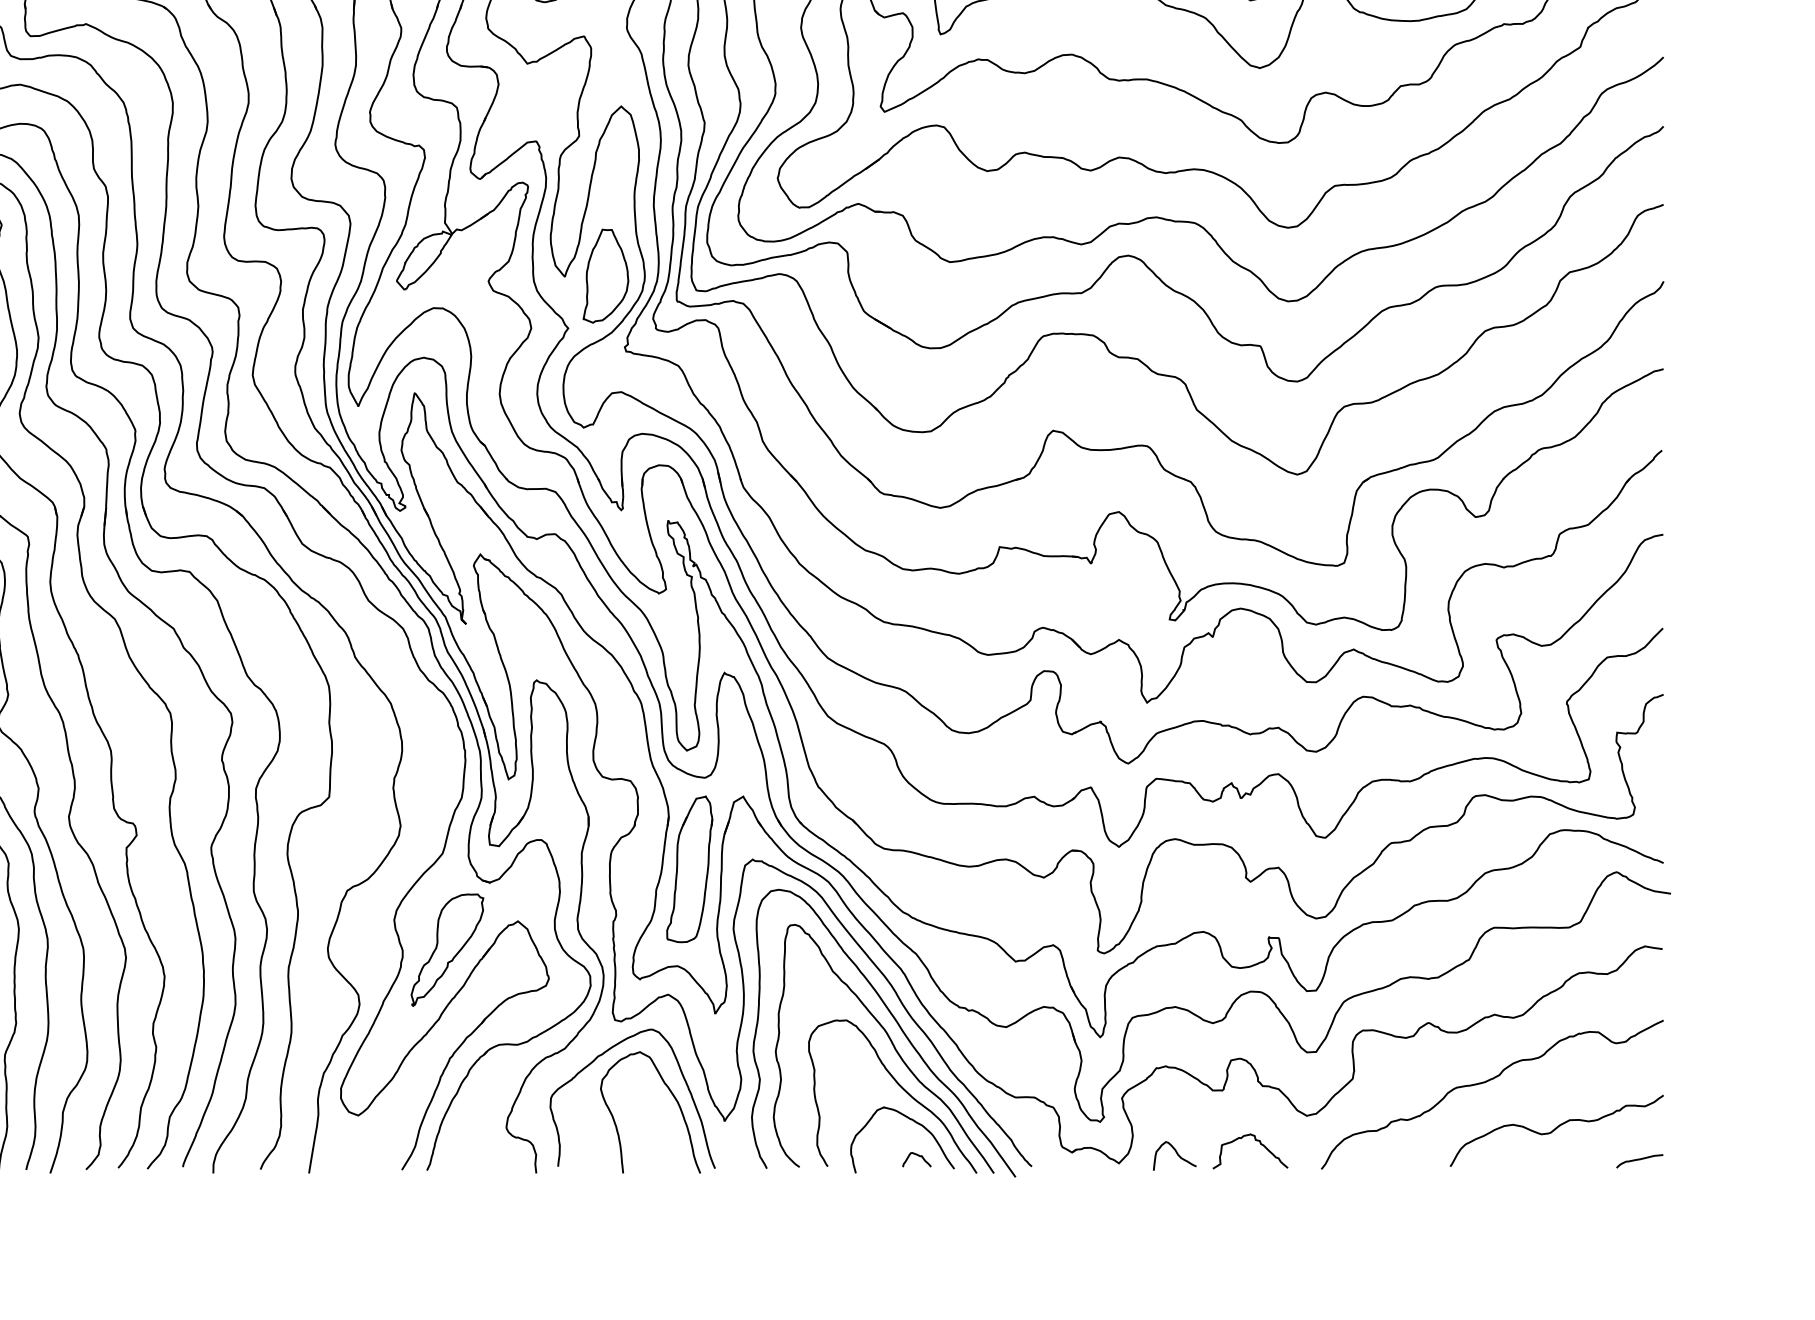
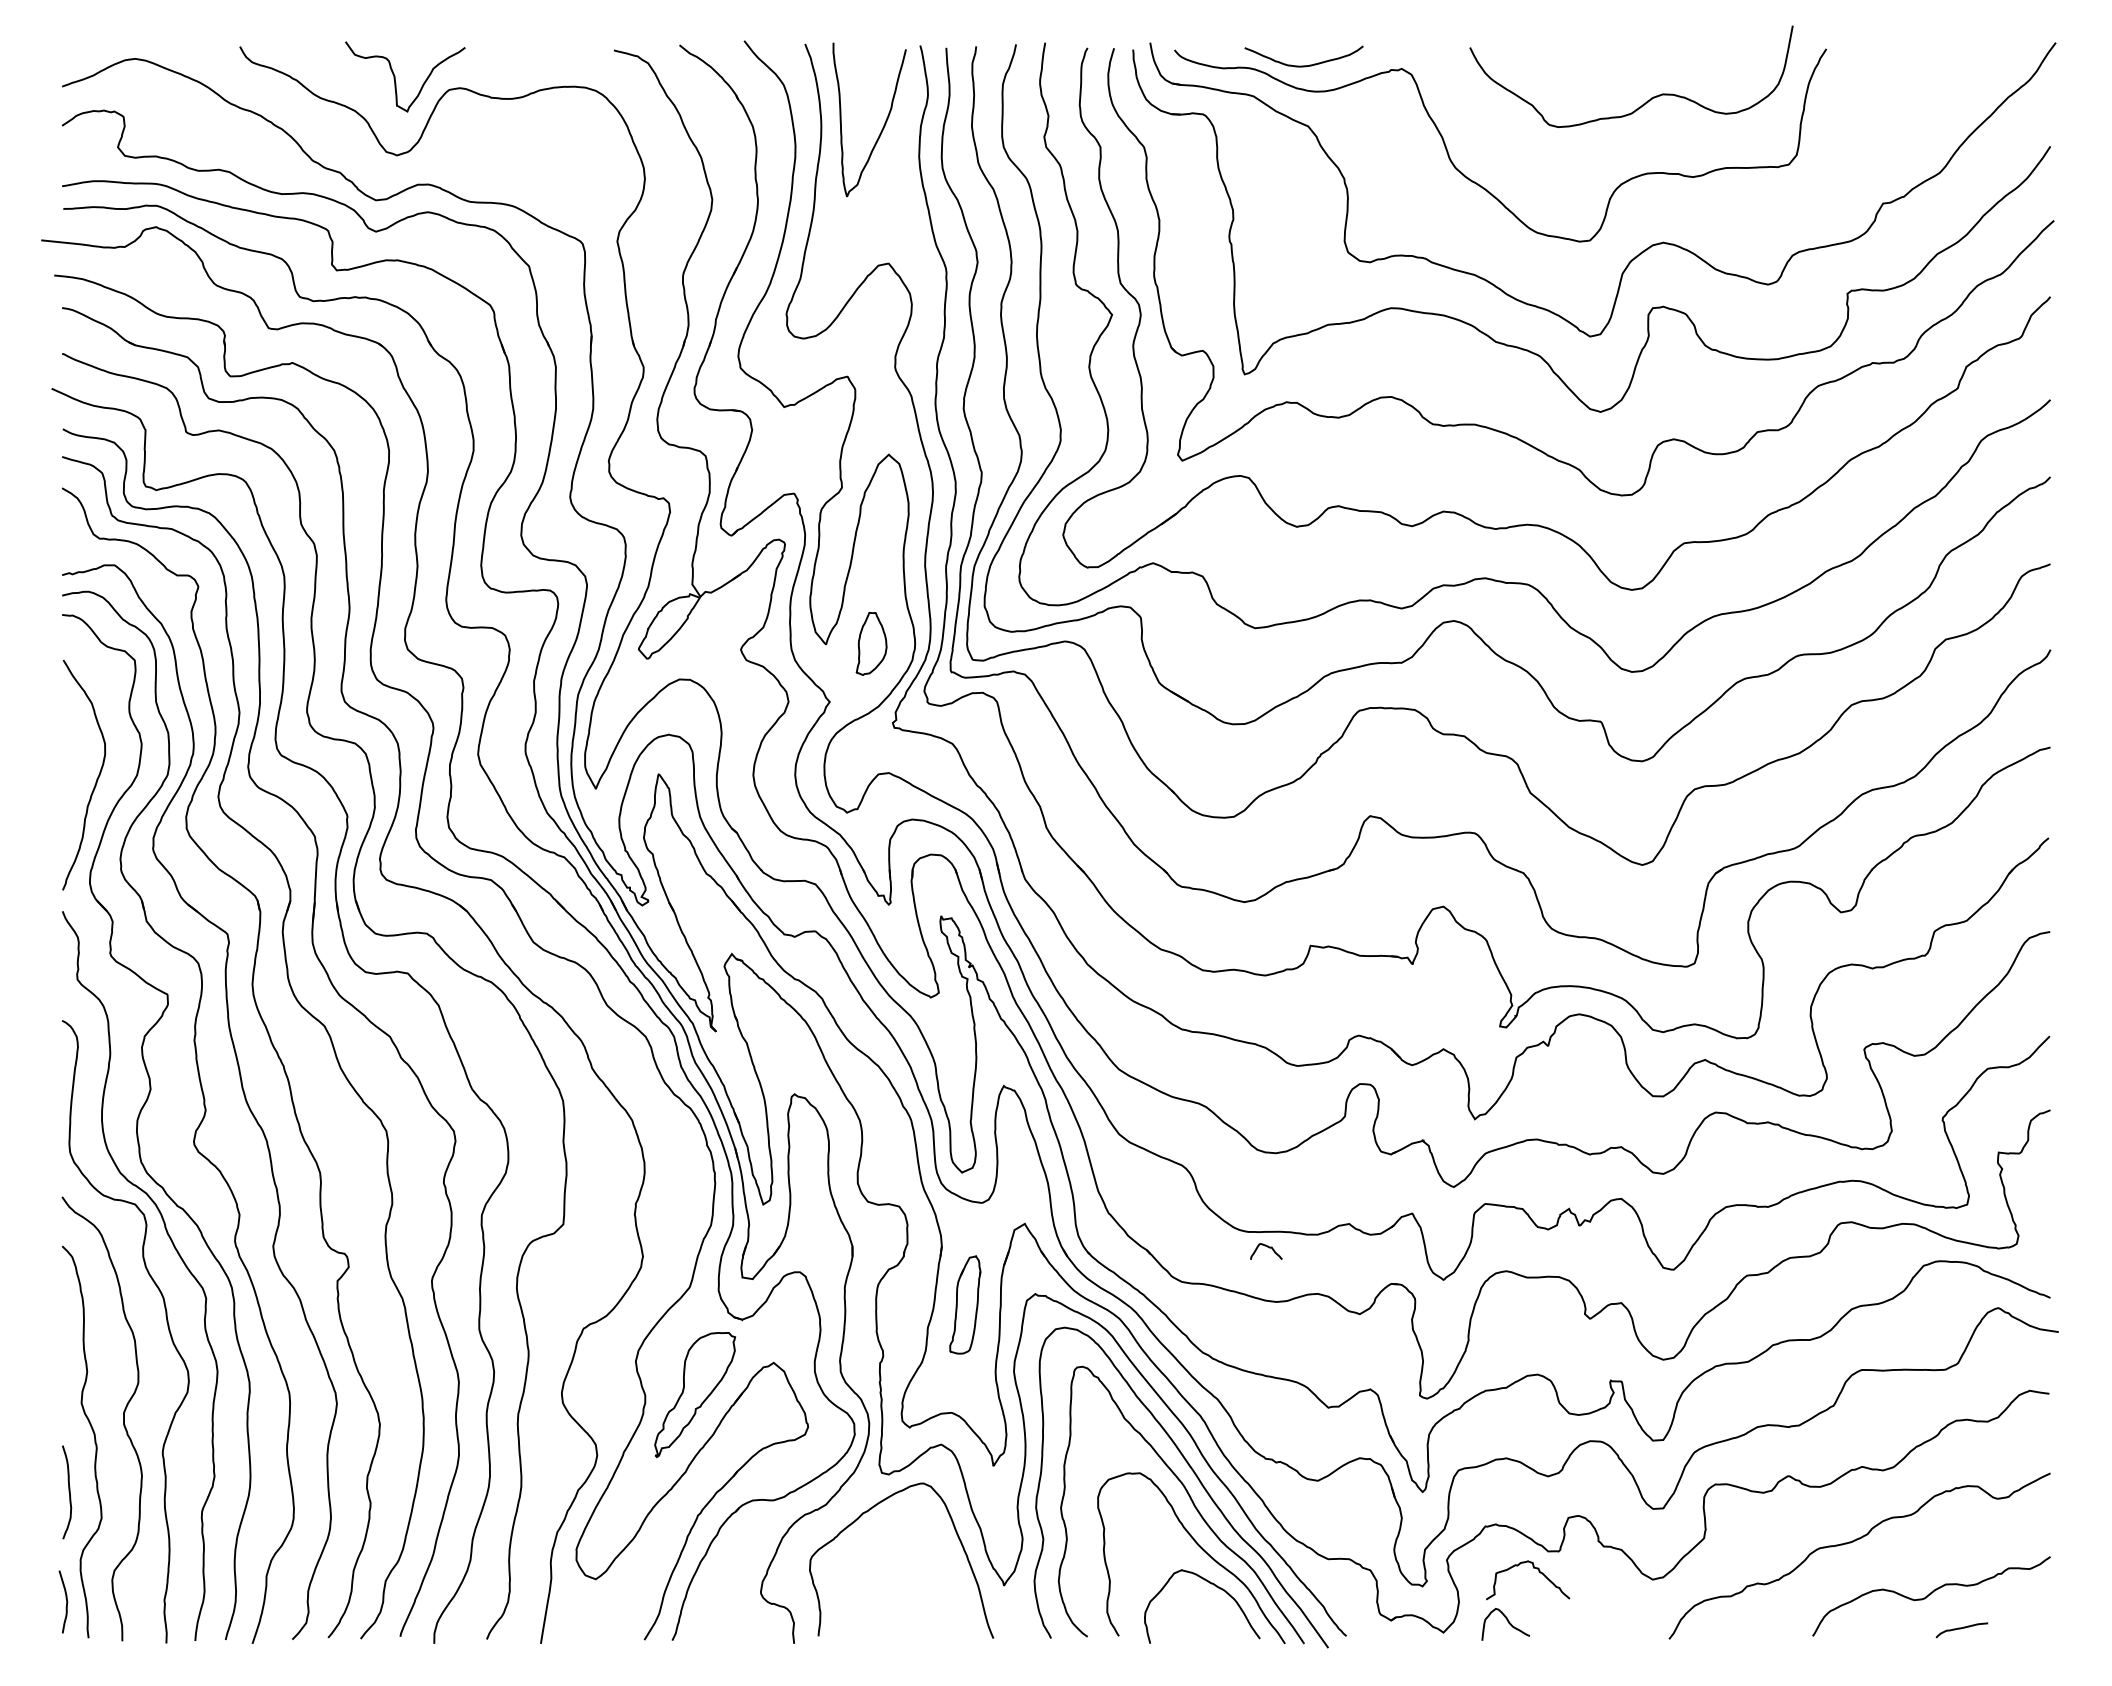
part: (605, 275) -> (871, 643), size x0.6
part: (690, 868) -> (965, 1304), size x0.6
curve: (674, 1099) -> (948, 1561), removed
curve: (1255, 1140) -> (1533, 1568), moved
curve: (917, 1156) -> (1267, 1247), moved
curve: (1639, 1160) -> (1961, 1629), moved

